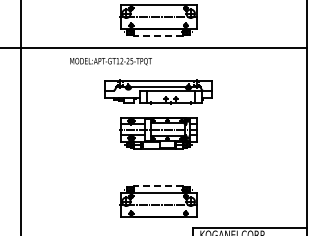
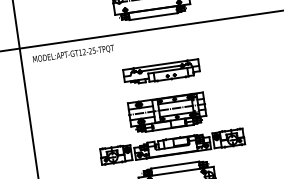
line: (158, 35) -> (153, 16), dashed -> solid
text: (110, 61) -> (73, 54), moved
part: (158, 92) -> (161, 72), size x0.71
part: (158, 167) -> (172, 146), added
line: (158, 186) -> (175, 165), dashed -> solid

